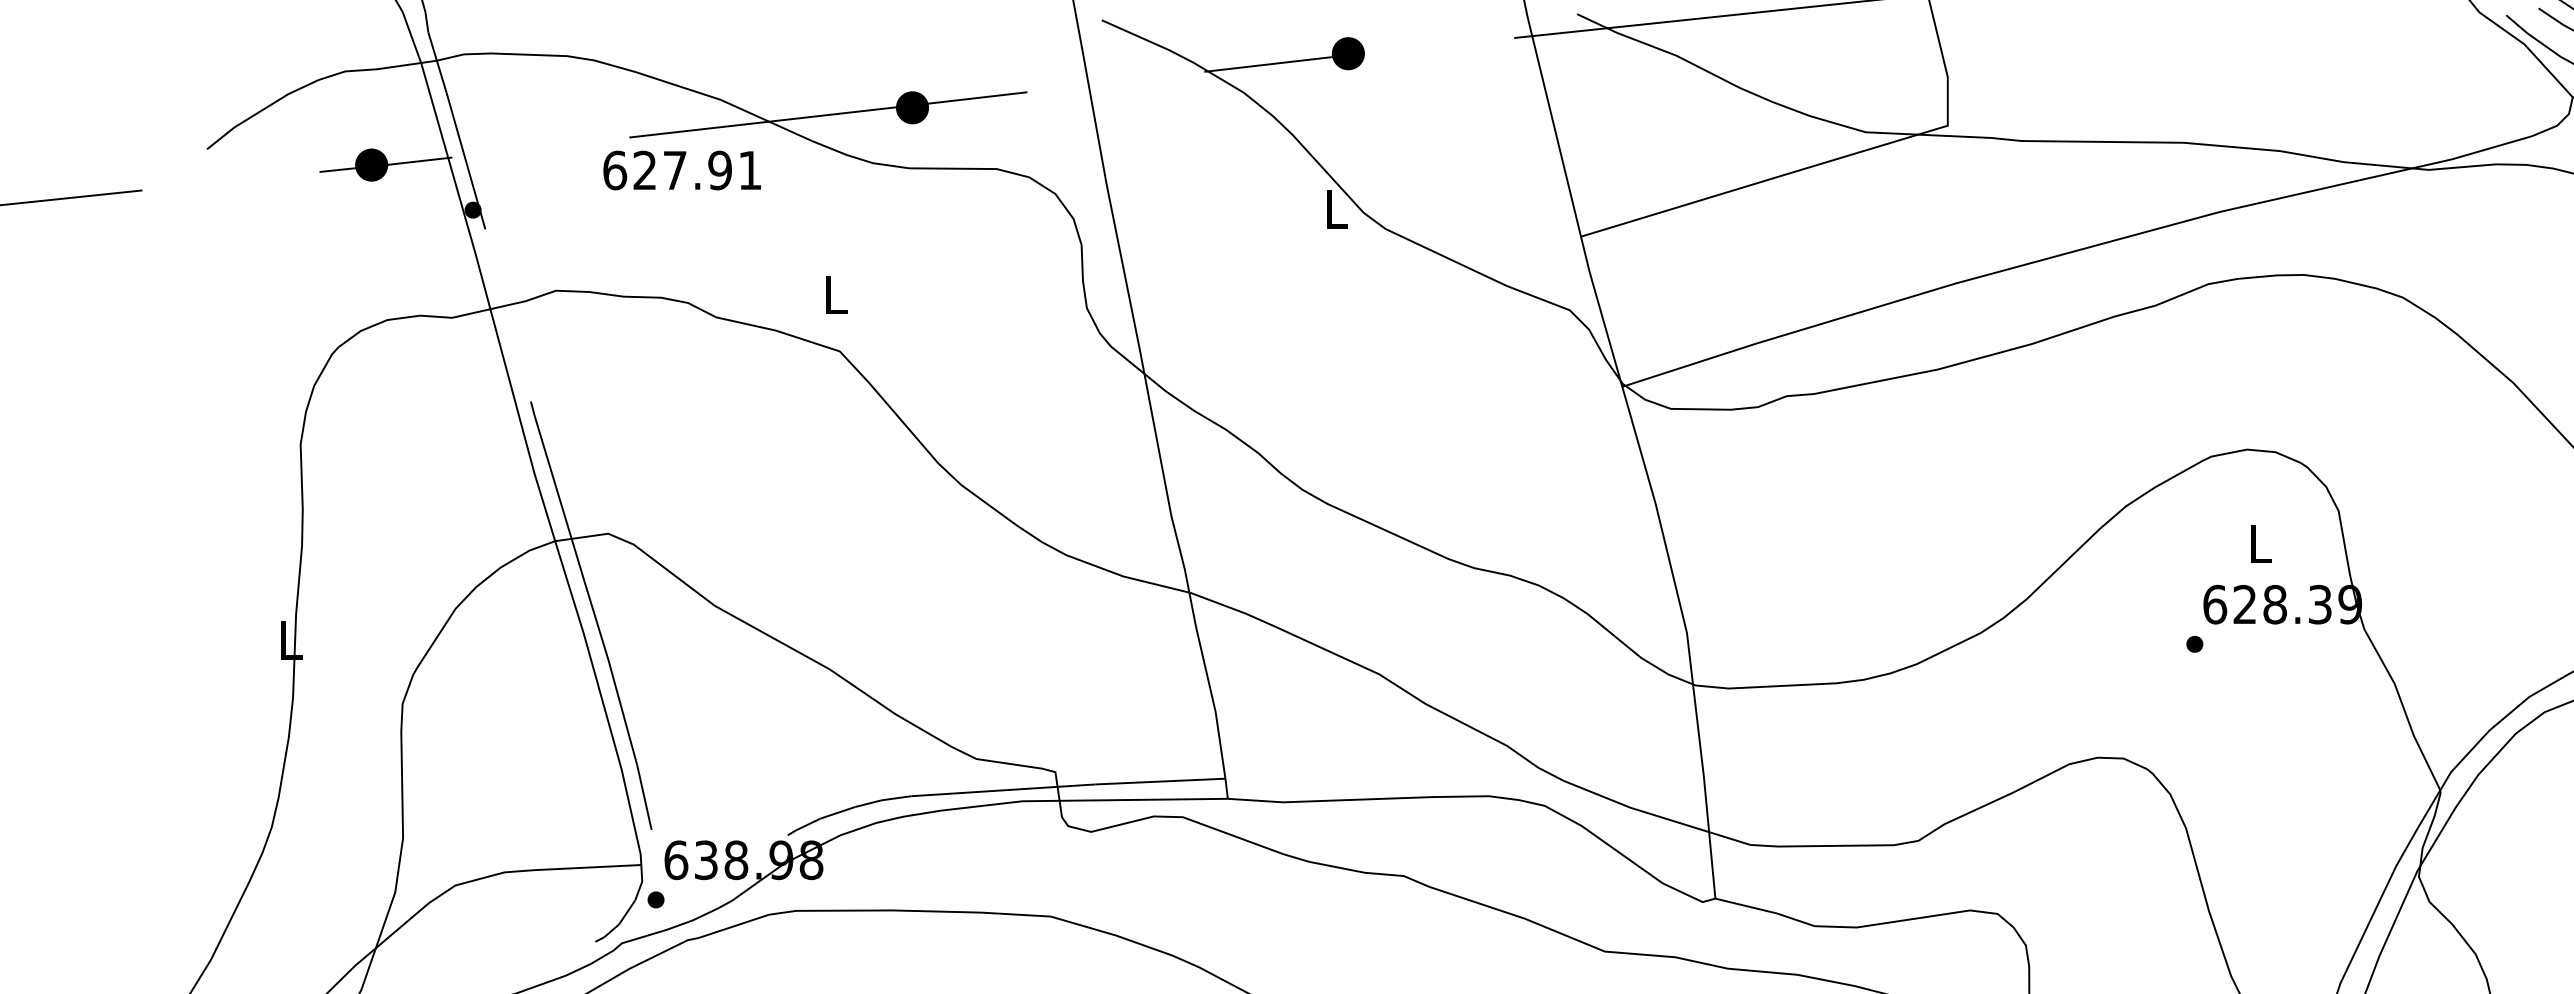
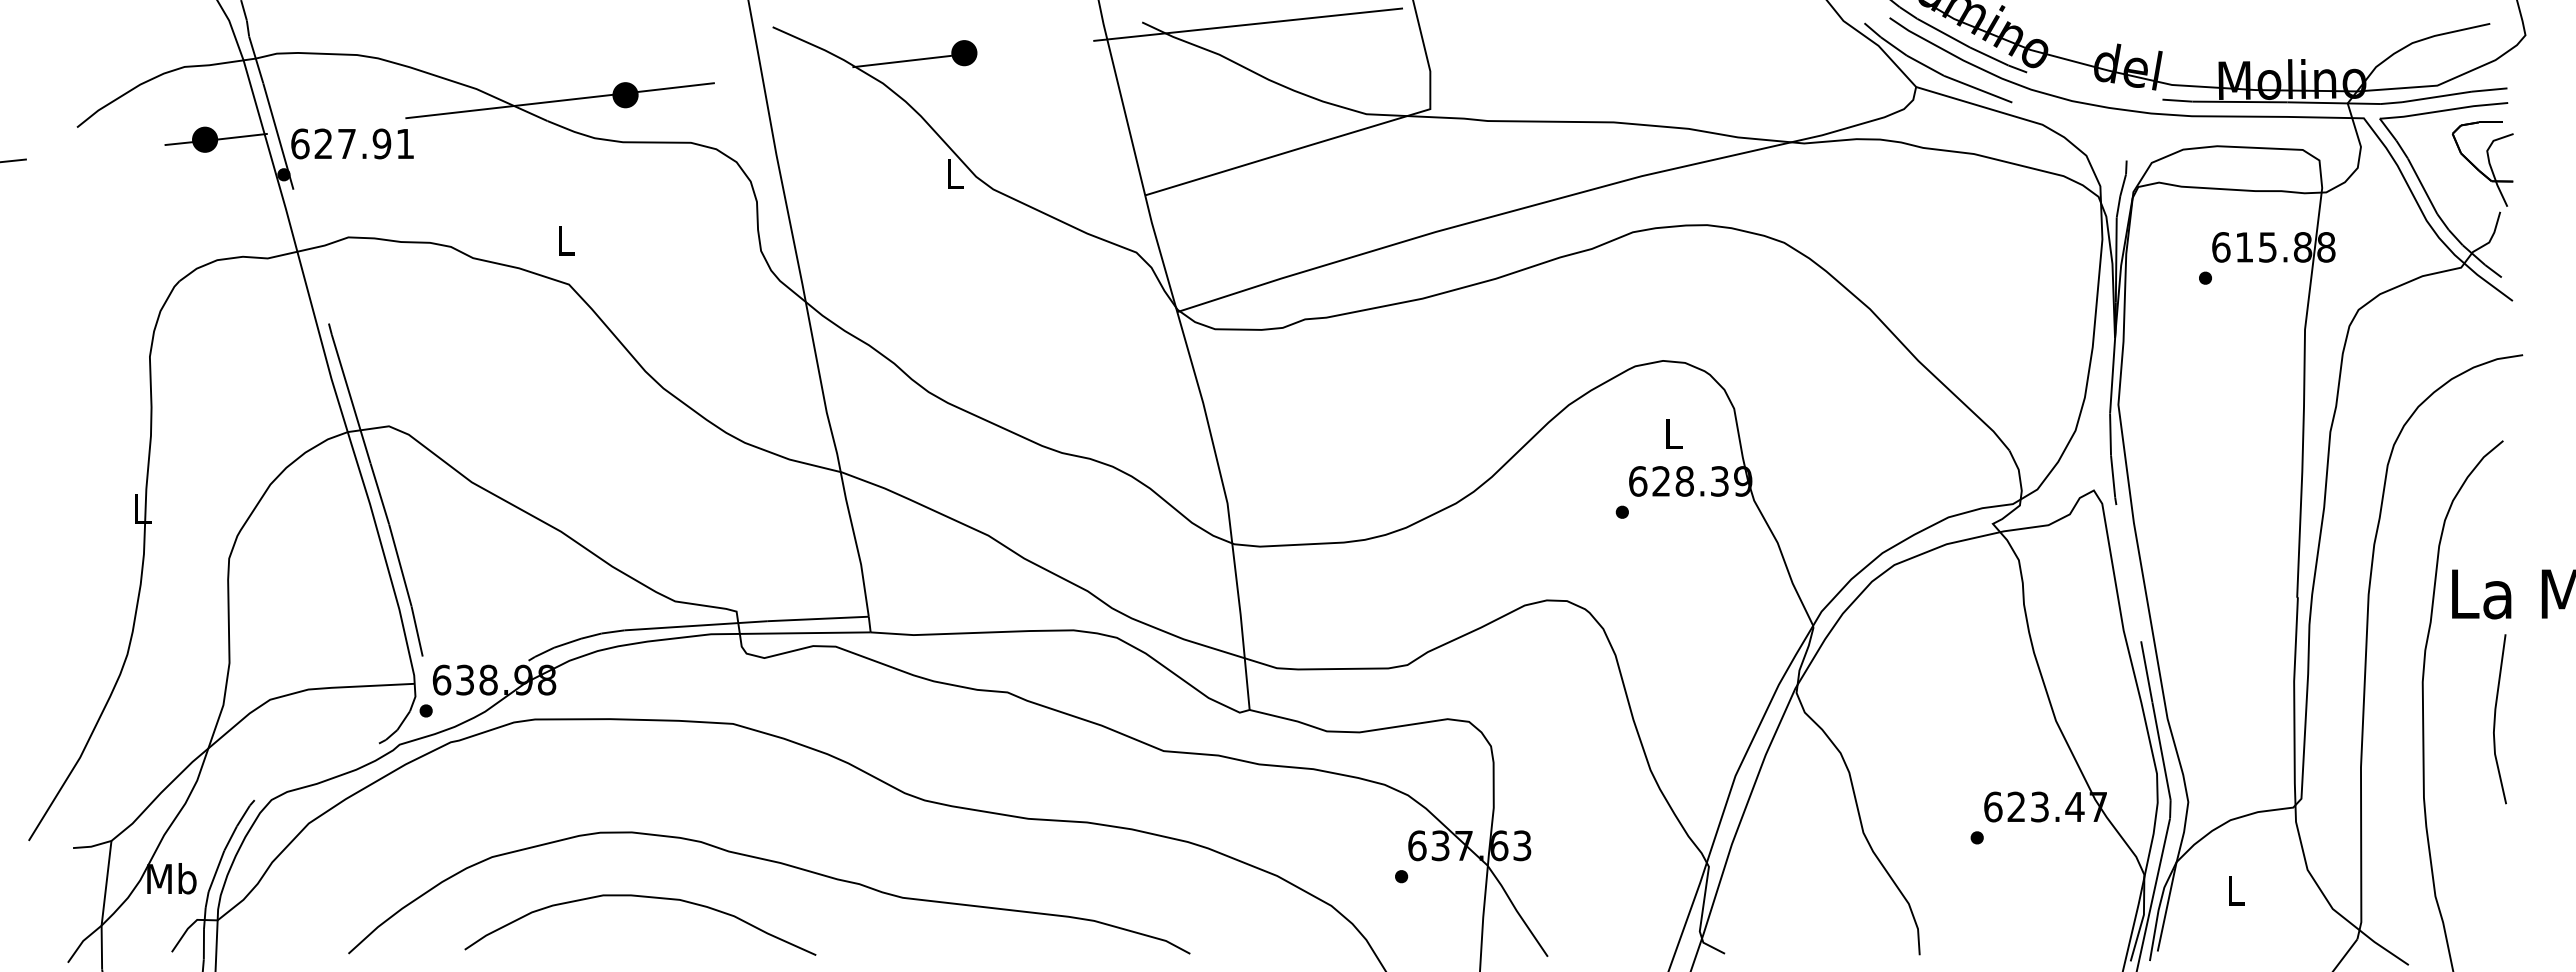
text: (682, 169) -> (352, 143), moved

